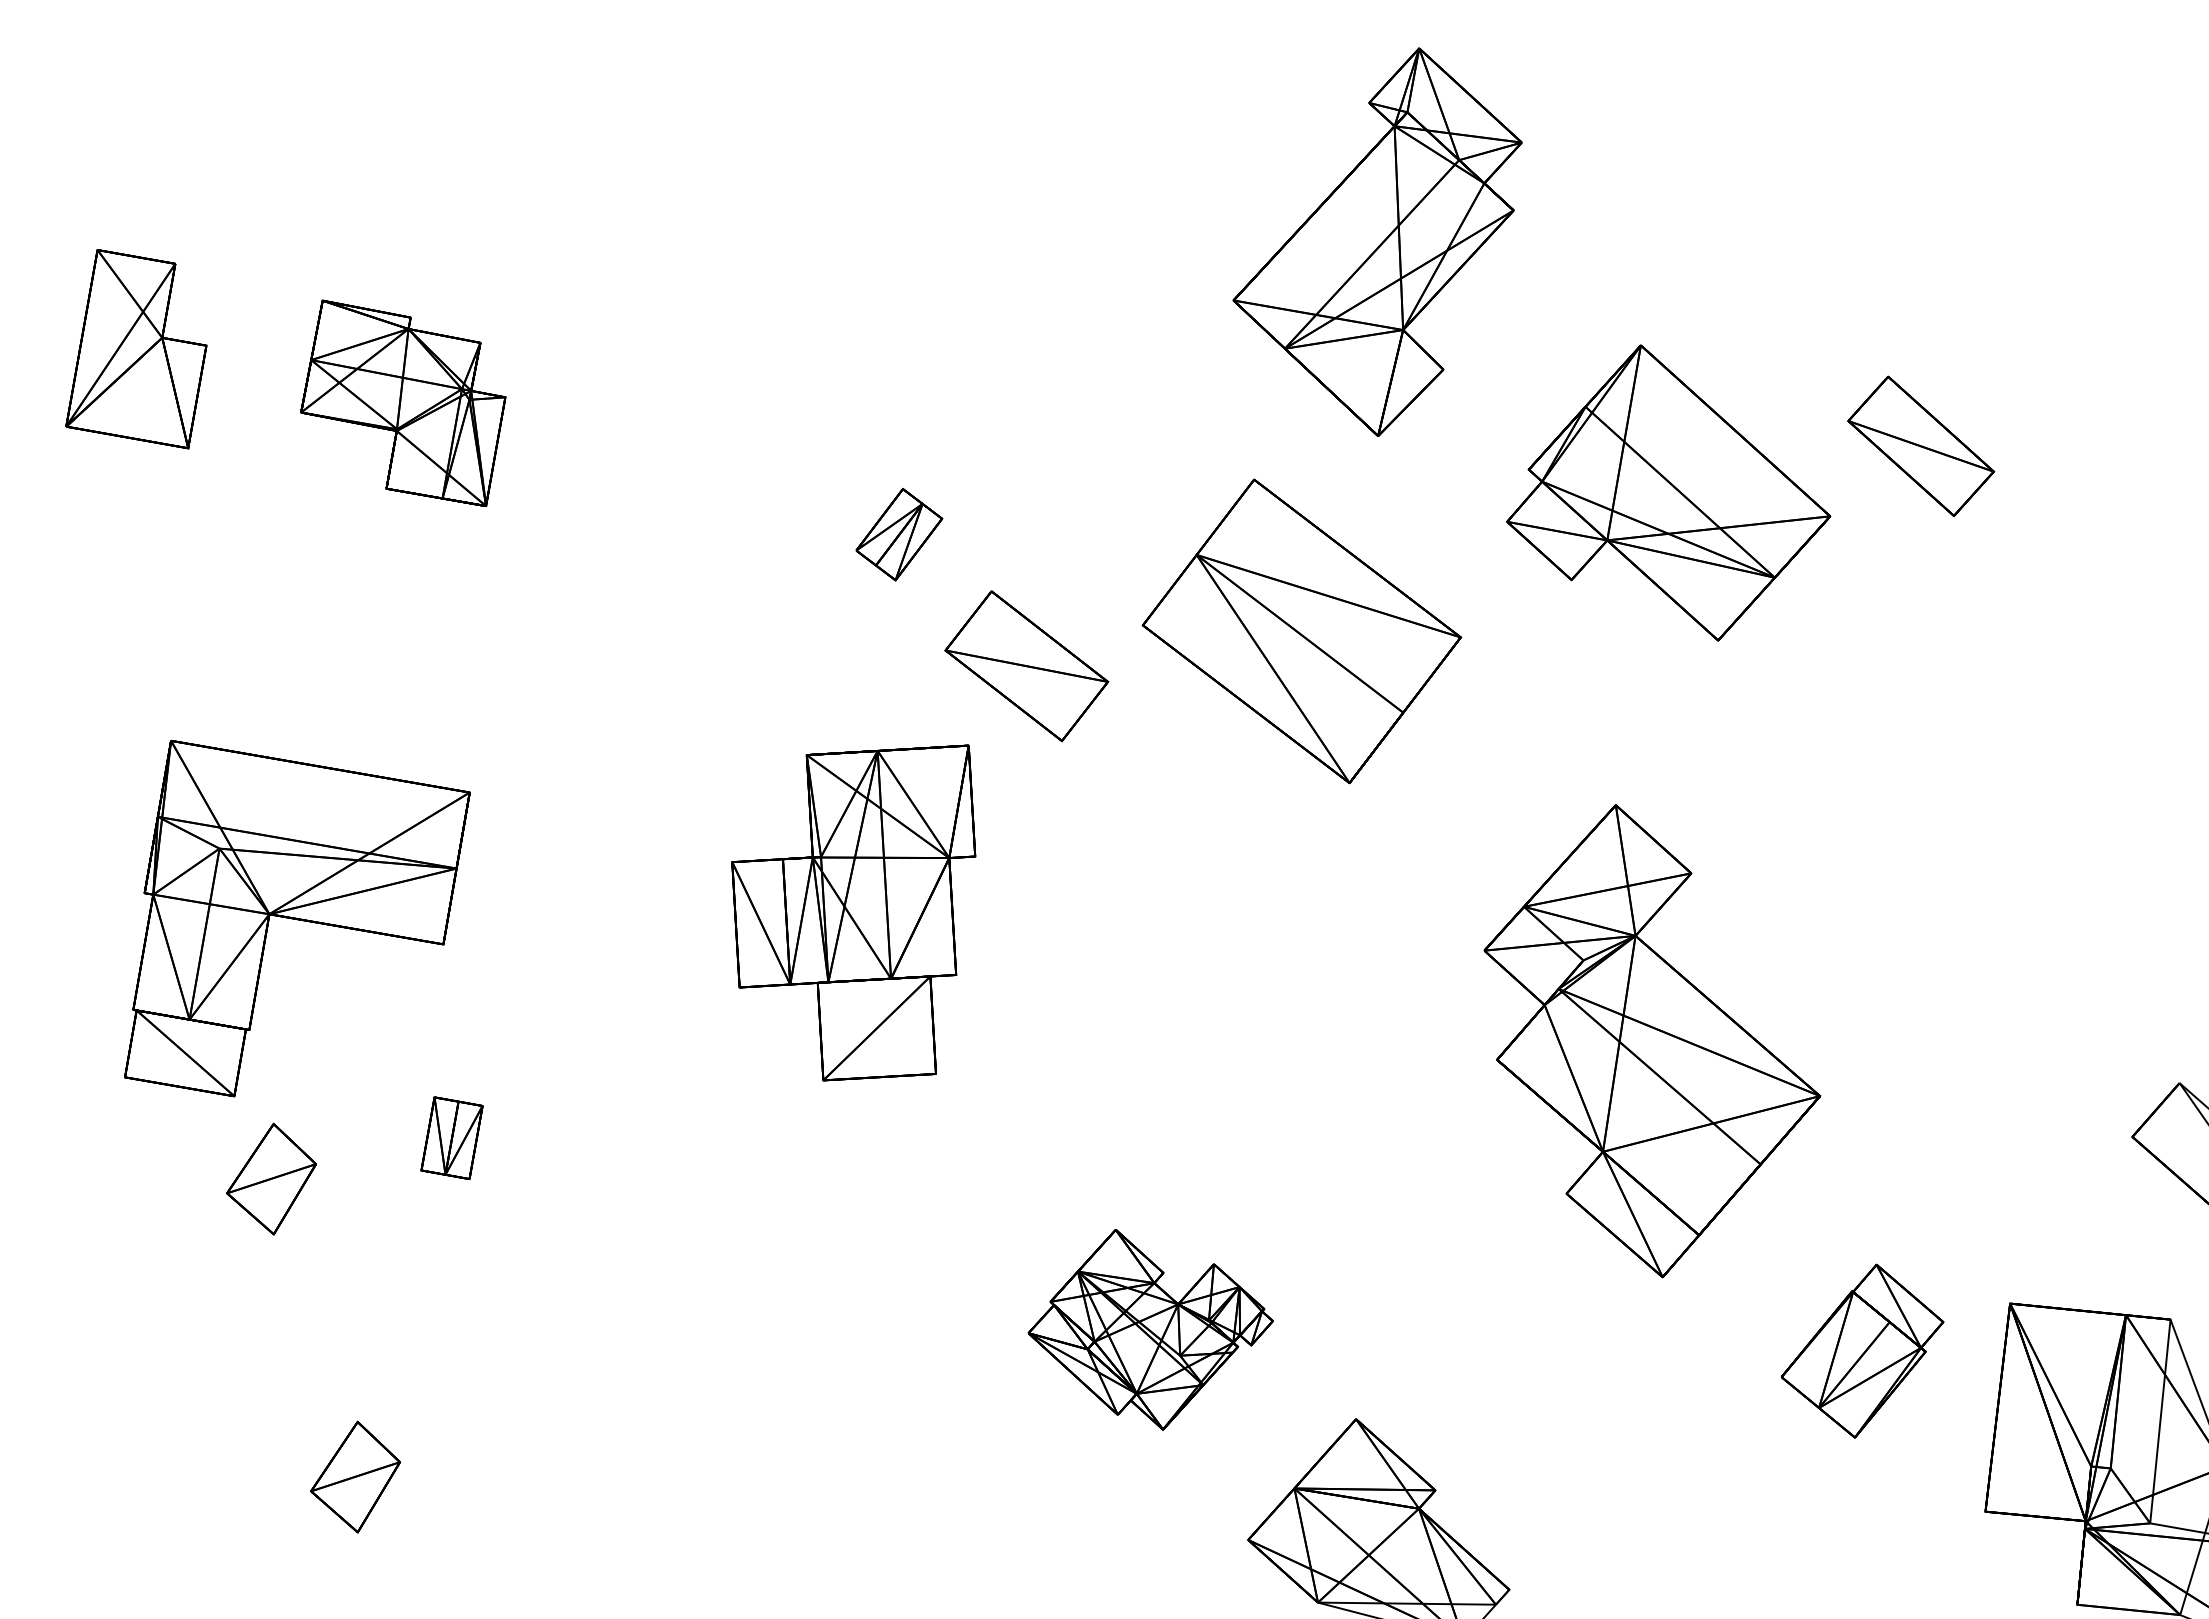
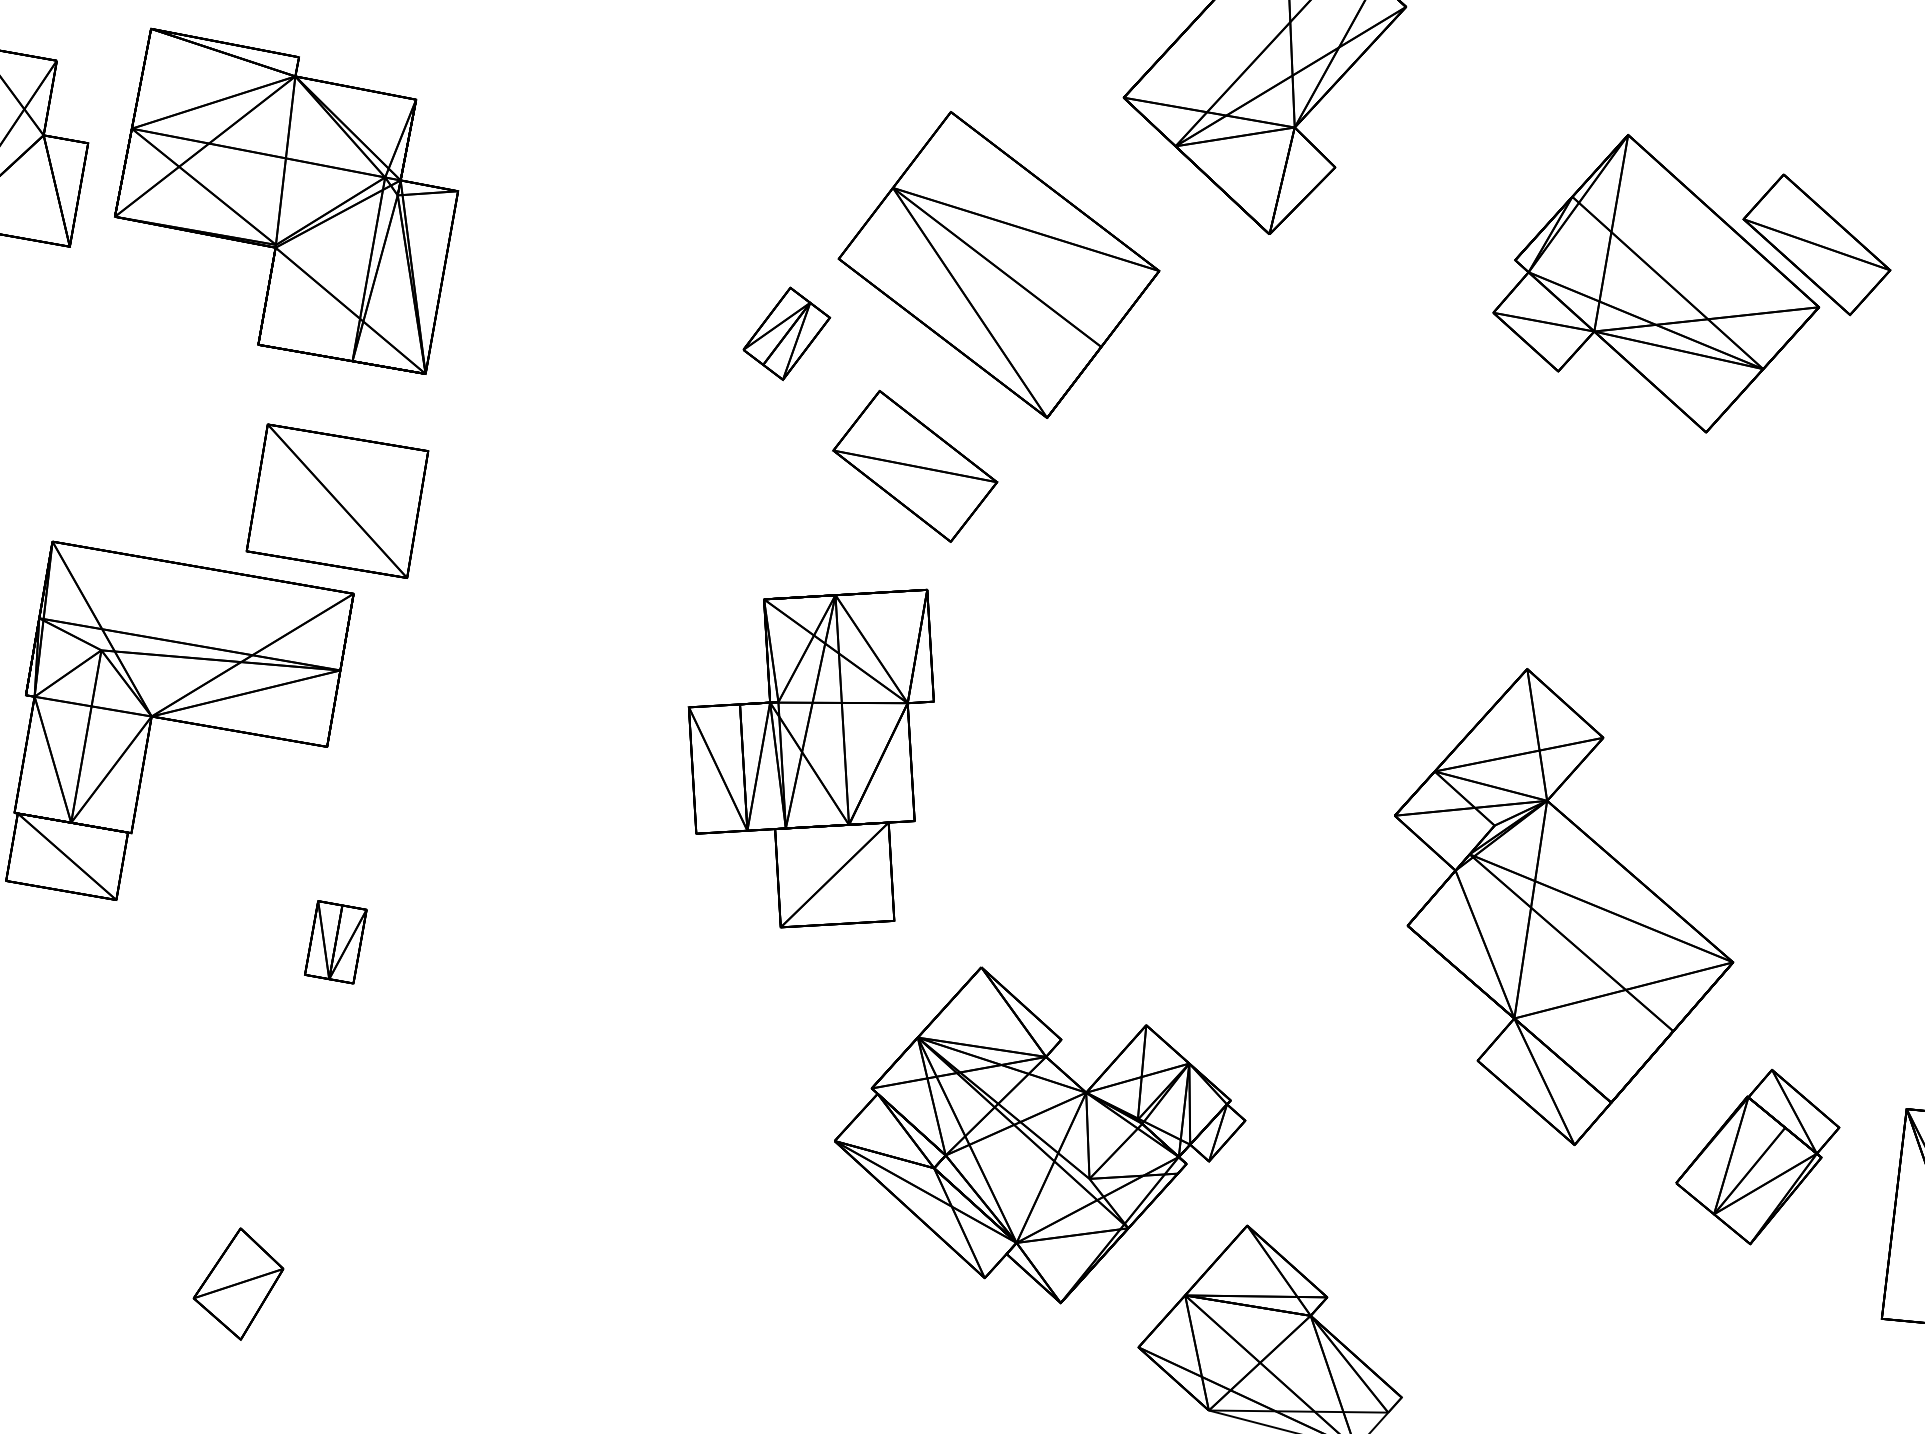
part: (403, 403) -> (286, 201), size x1.67
part: (1668, 492) -> (1656, 283), moved
part: (1301, 631) -> (998, 265), moved
part: (453, 700) -> (337, 501), added
part: (853, 912) -> (811, 758), moved
part: (1652, 1041) -> (1564, 907), moved
part: (271, 1178) -> (153, 982), removed
part: (1150, 1329) -> (1040, 1135), size x1.67

